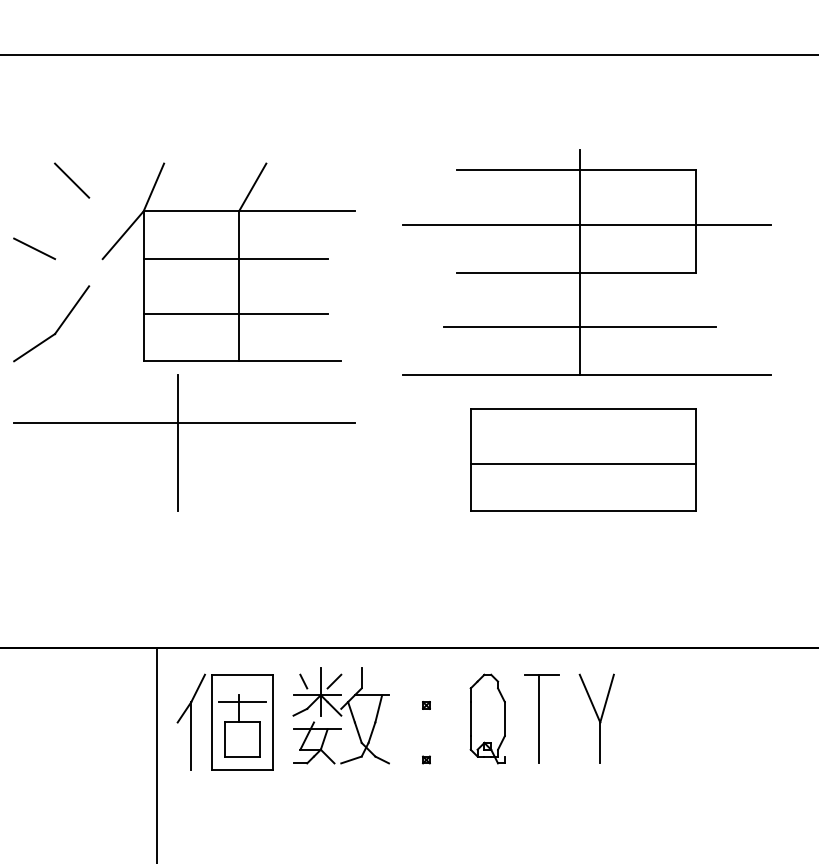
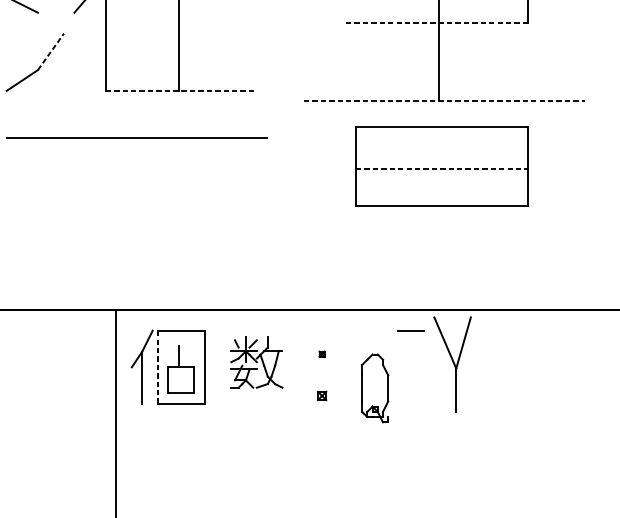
line: (235, 259) -> (176, 13), removed
line: (575, 272) -> (436, 23), solid -> dashed
line: (72, 309) -> (51, 51), solid -> dashed
line: (235, 313) -> (176, 54), removed
line: (579, 327) -> (439, 65), removed
line: (242, 361) -> (181, 91), solid -> dashed
line: (587, 374) -> (445, 101), solid -> dashed
line: (177, 442) -> (131, 153), removed
line: (583, 463) -> (442, 169), solid -> dashed
line: (242, 702) -> (181, 352), removed
part: (340, 715) -> (256, 361), size x0.7
part: (487, 718) -> (374, 387), moved
line: (538, 718) -> (407, 364), removed
part: (596, 718) -> (452, 364), size x1.4
line: (211, 722) -> (157, 367), solid -> dashed
part: (426, 759) -> (322, 395), size x1.6

